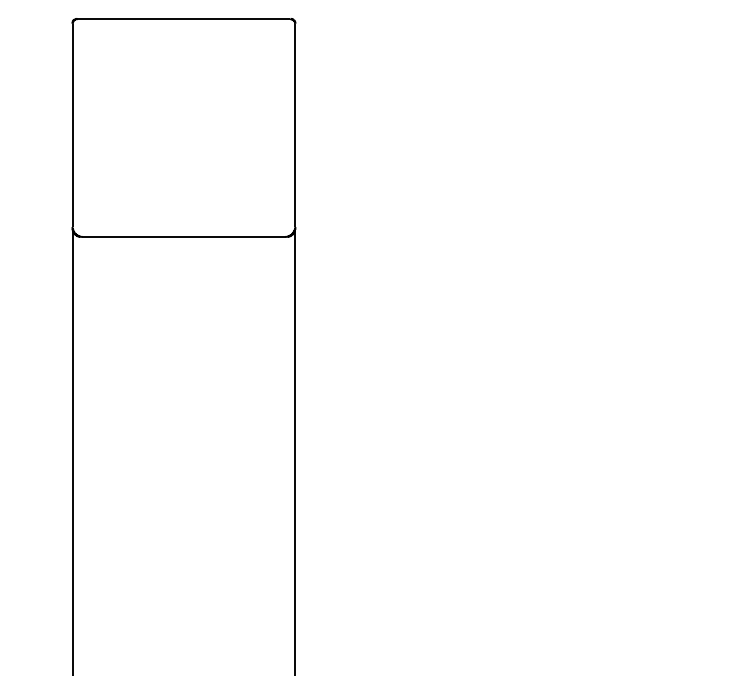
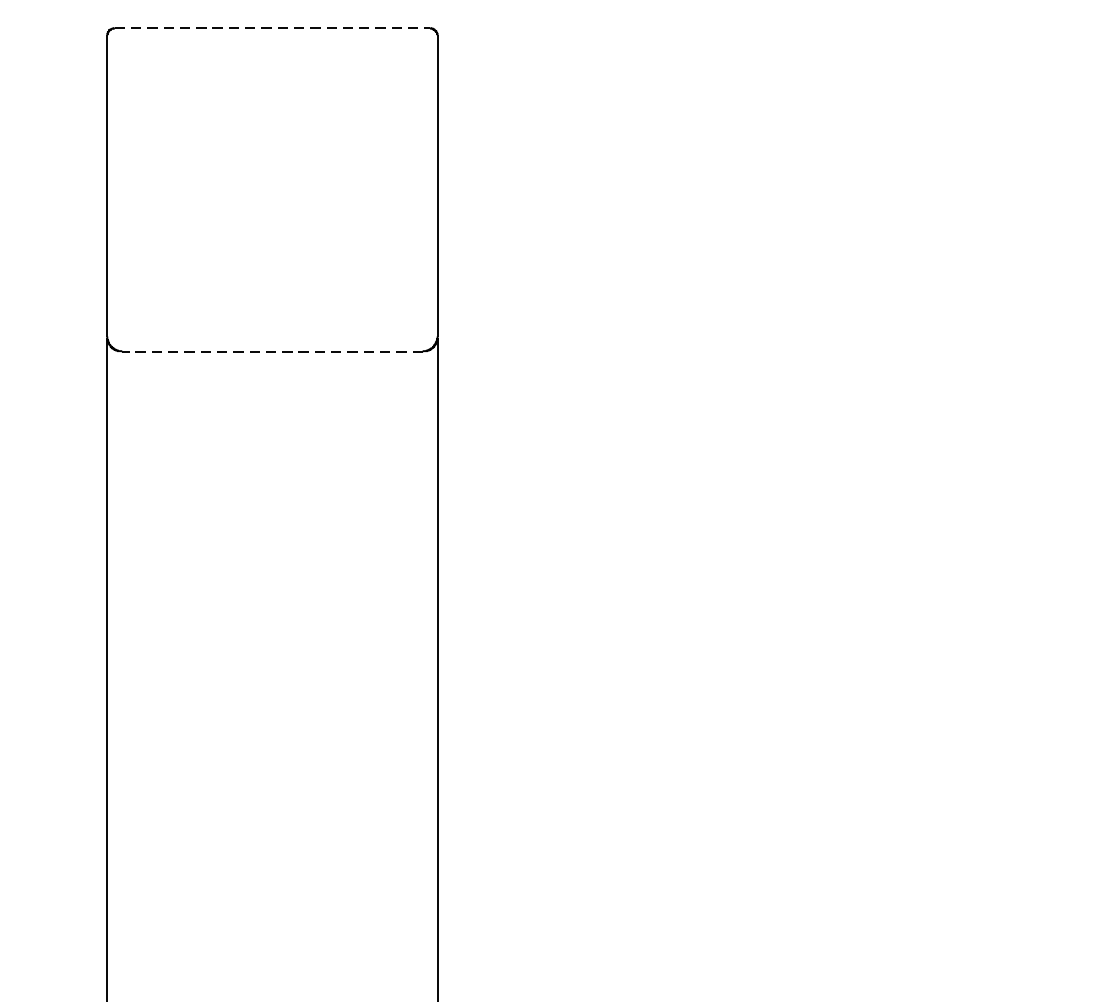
line: (183, 18) -> (271, 27), solid -> dashed
line: (183, 237) -> (271, 352), solid -> dashed

